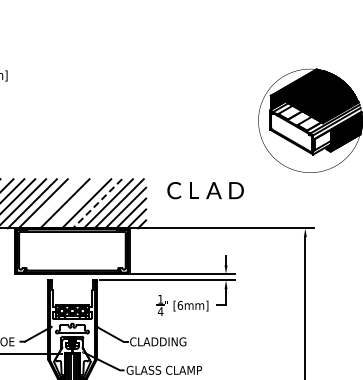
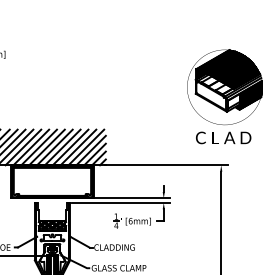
text: (205, 190) -> (223, 137), moved
line: (53, 203) -> (38, 147), added
line: (75, 203) -> (54, 147), added
line: (97, 203) -> (70, 147), dashed -> solid

